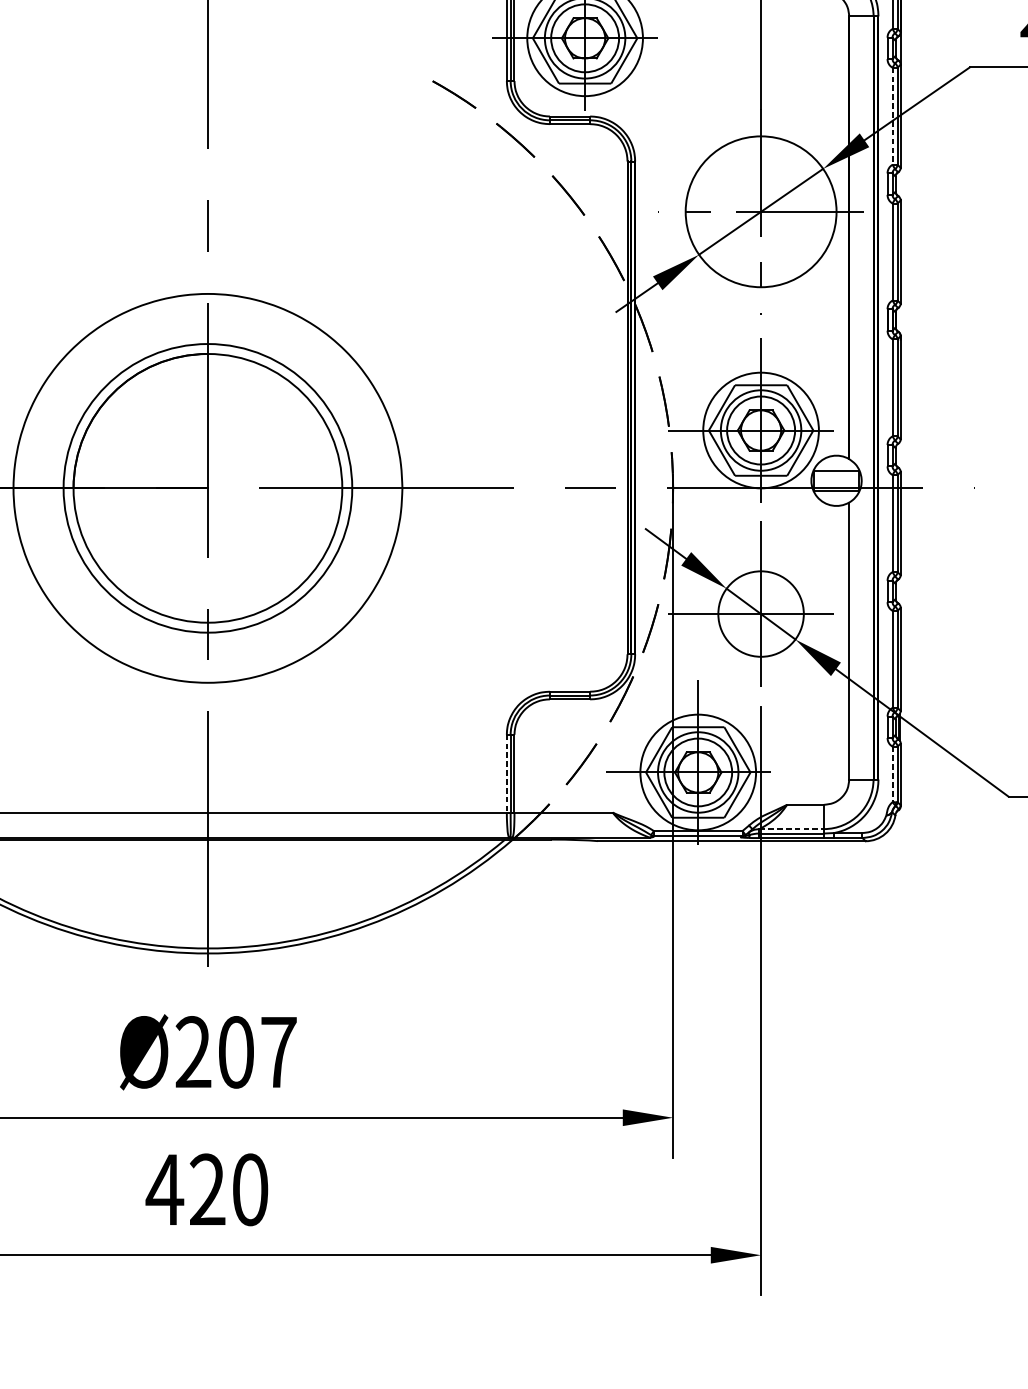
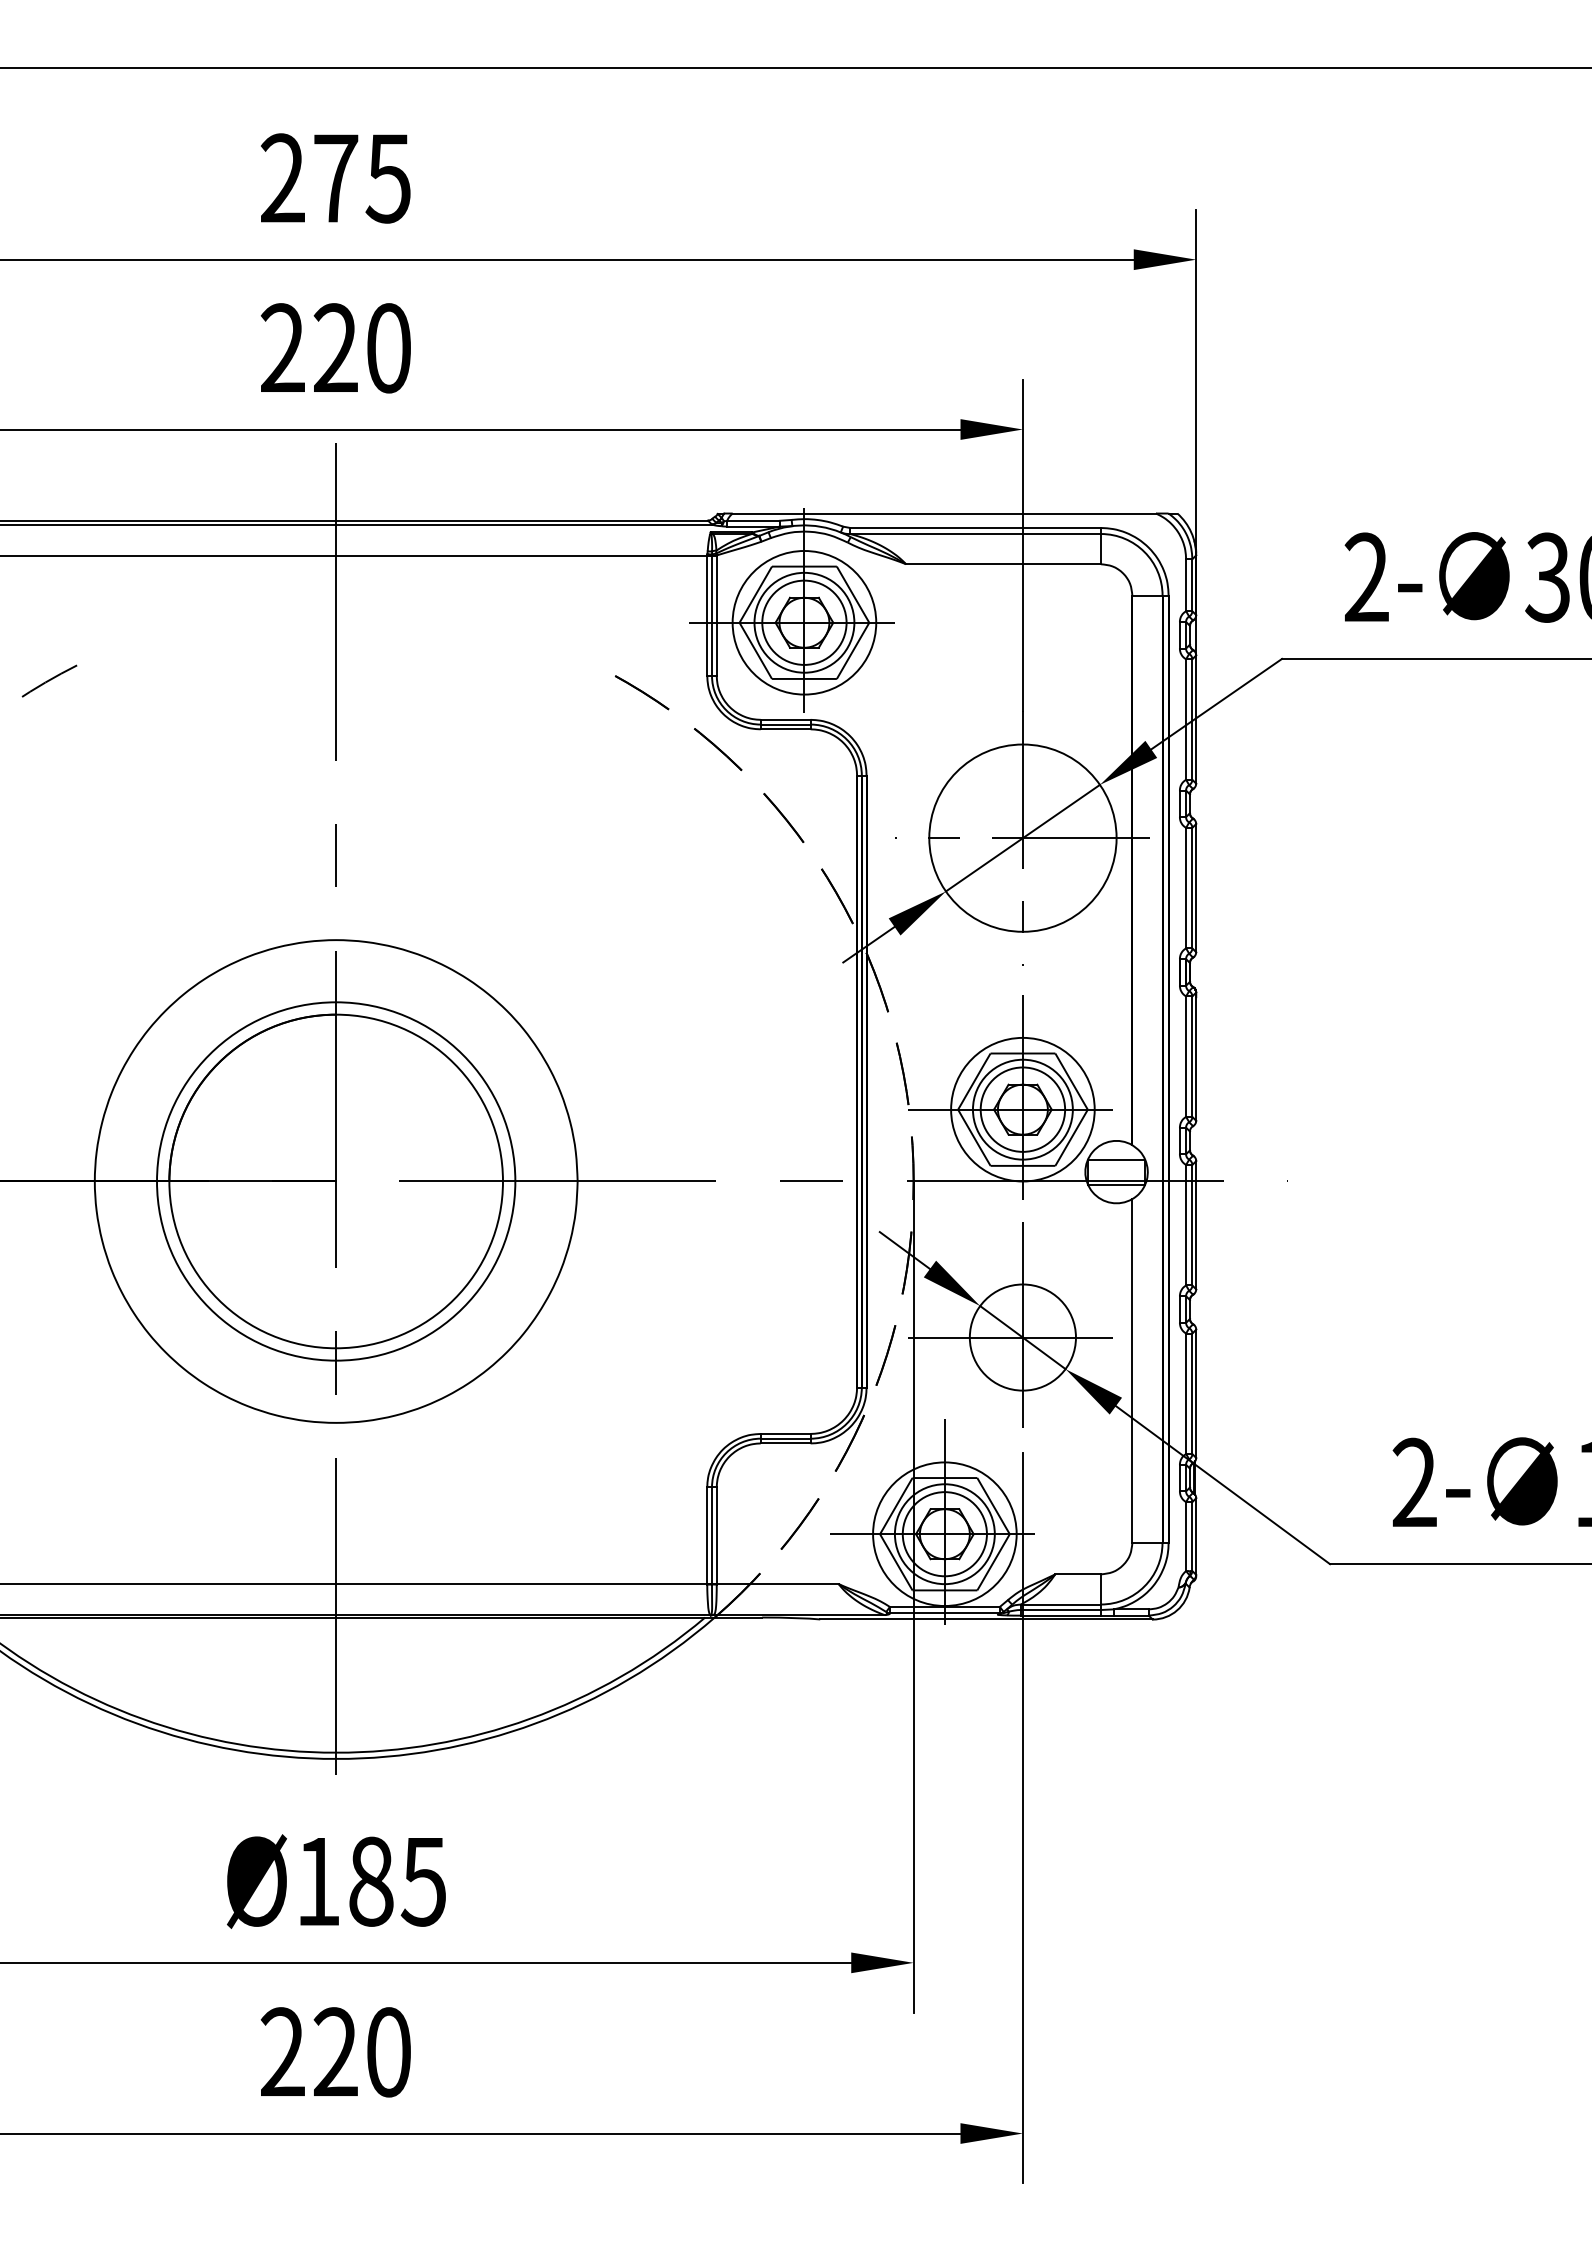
line: (892, 117) -> (1186, 720), dashed -> solid
line: (507, 774) -> (707, 1536), dashed -> solid
line: (892, 775) -> (1186, 1537), dashed -> solid
line: (792, 829) -> (1061, 1604), dashed -> solid
text: (236, 1052) -> (371, 1881), Ø207 -> Ø185
text: (164, 1189) -> (282, 2051), 420 -> 220

